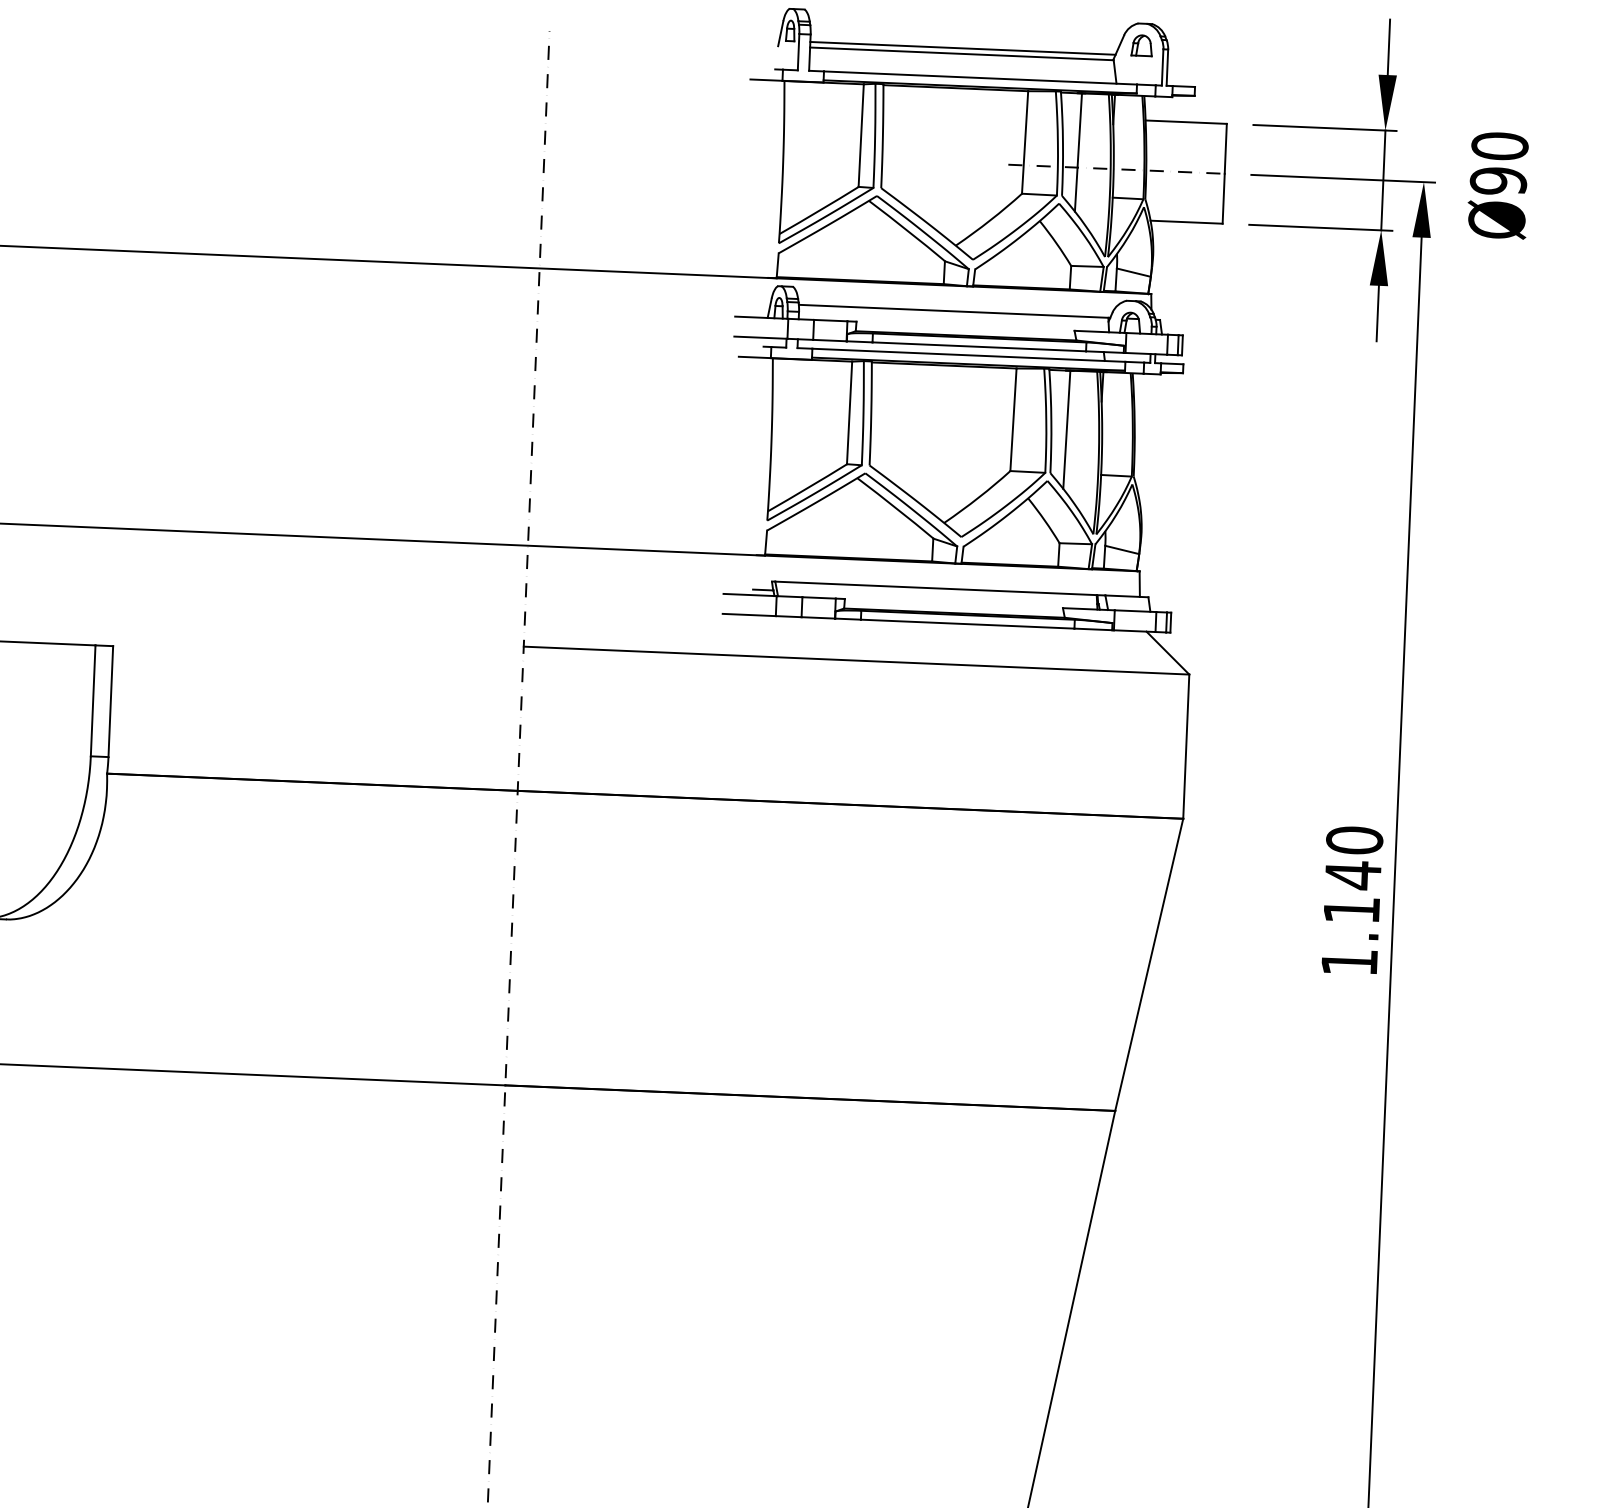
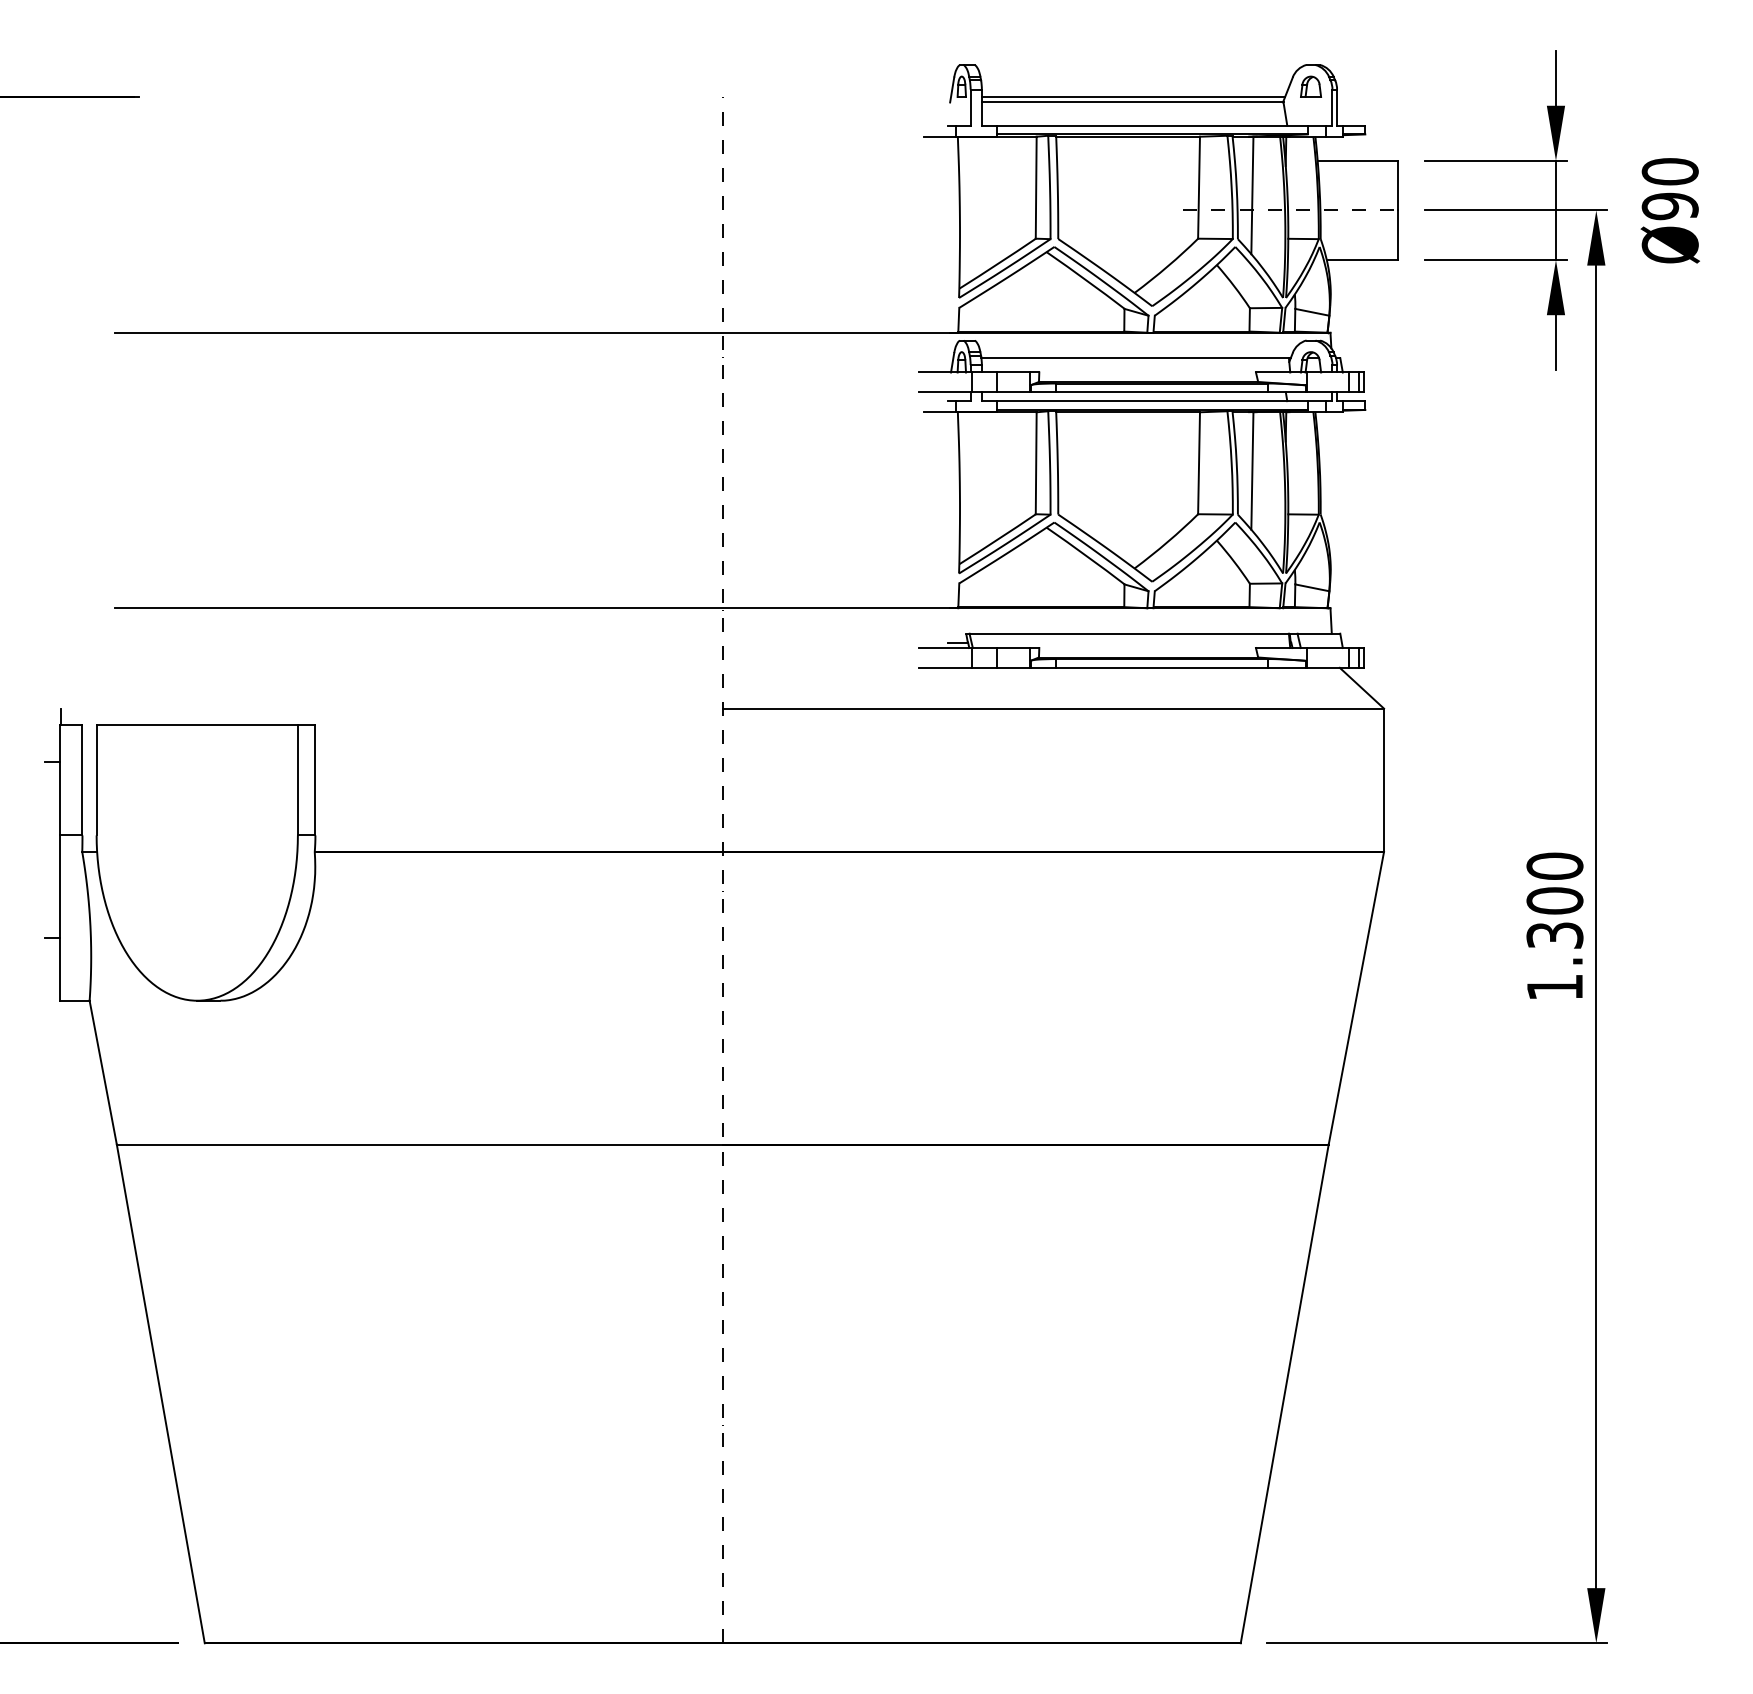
text: (1352, 891) -> (1554, 917), 1.140 -> 1.300

